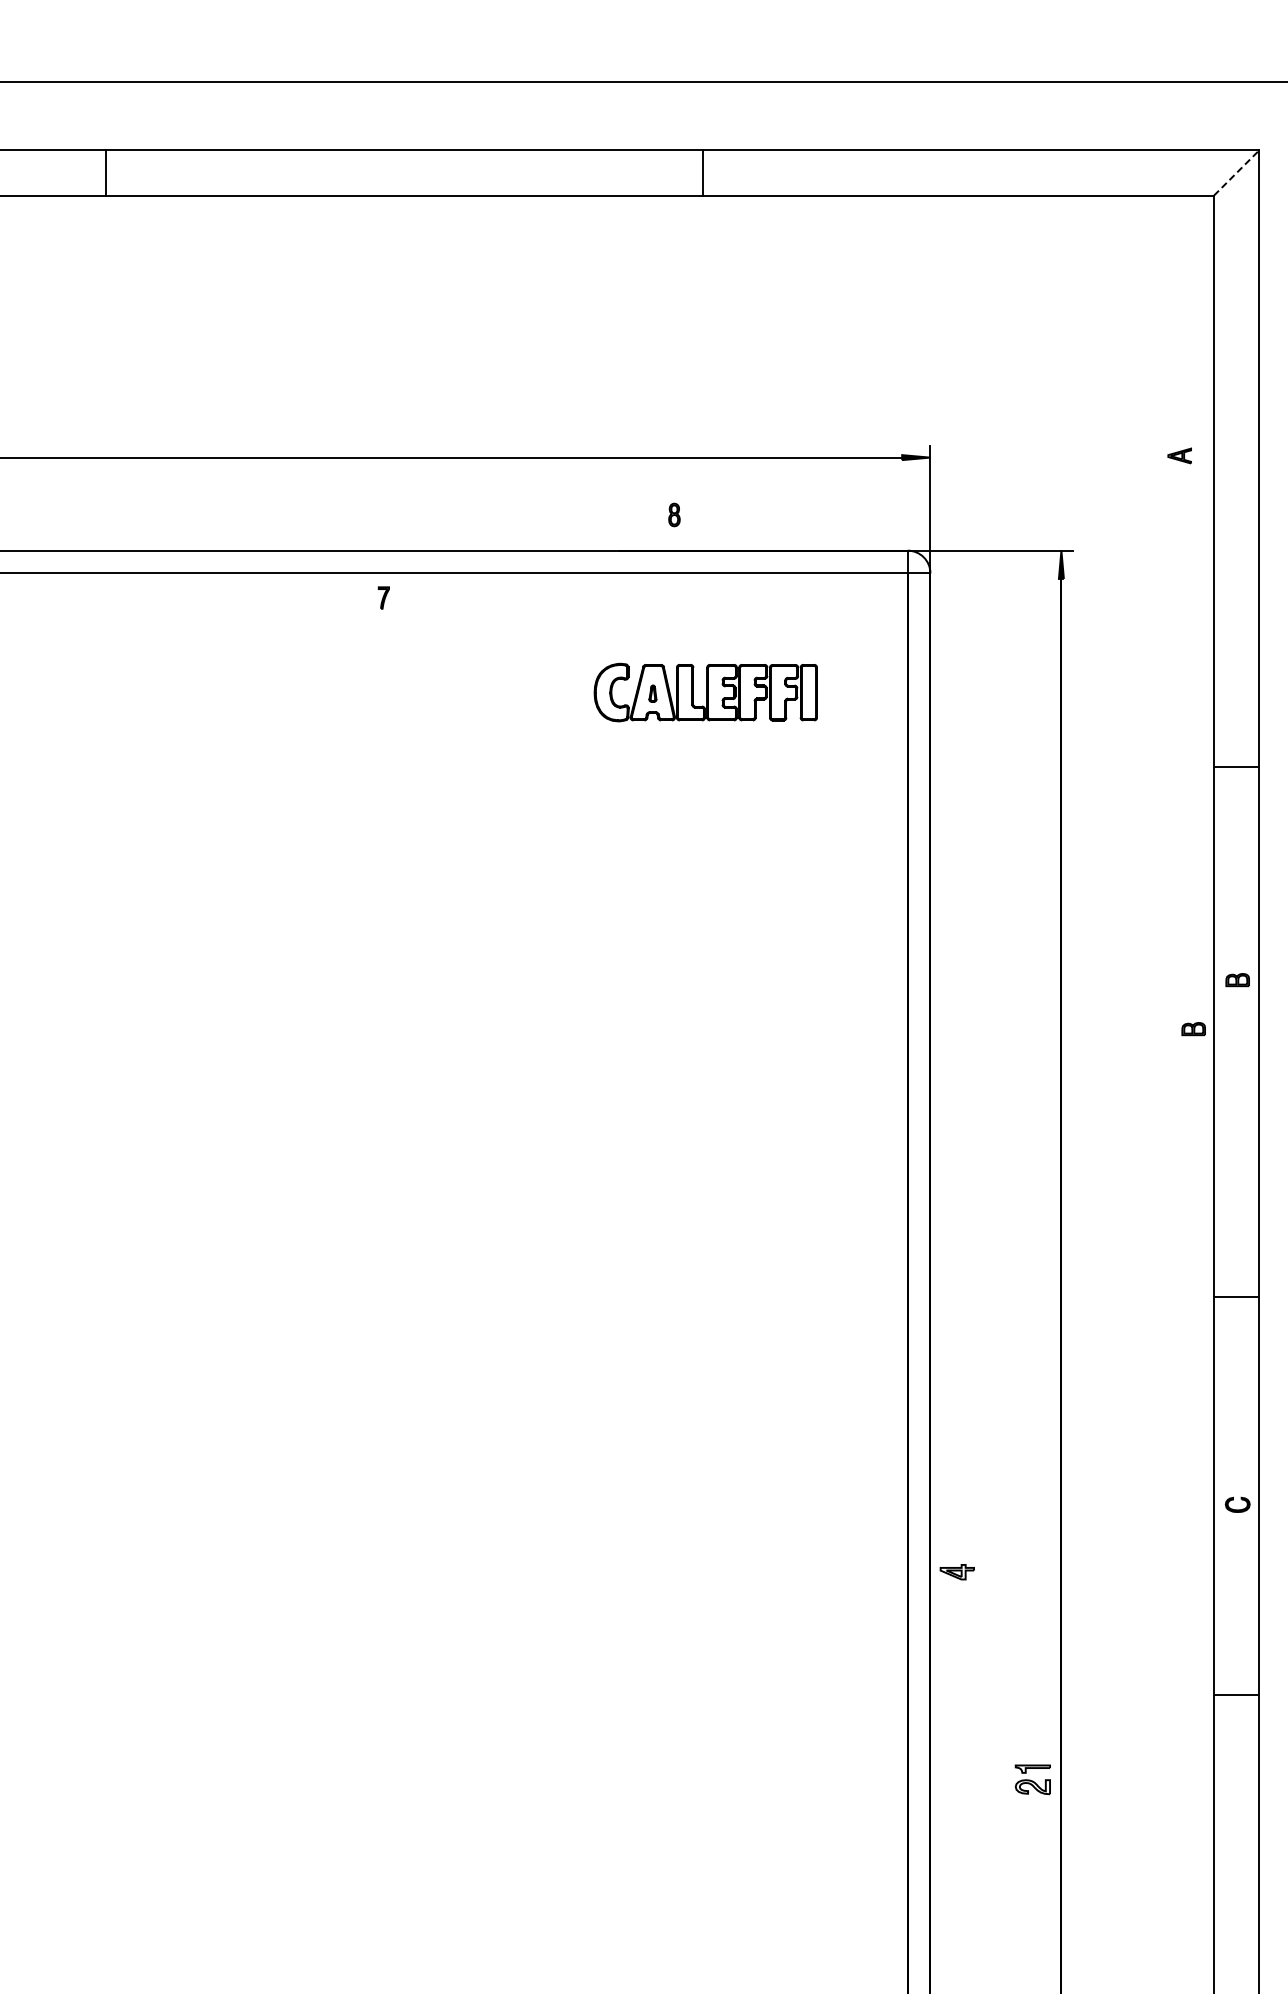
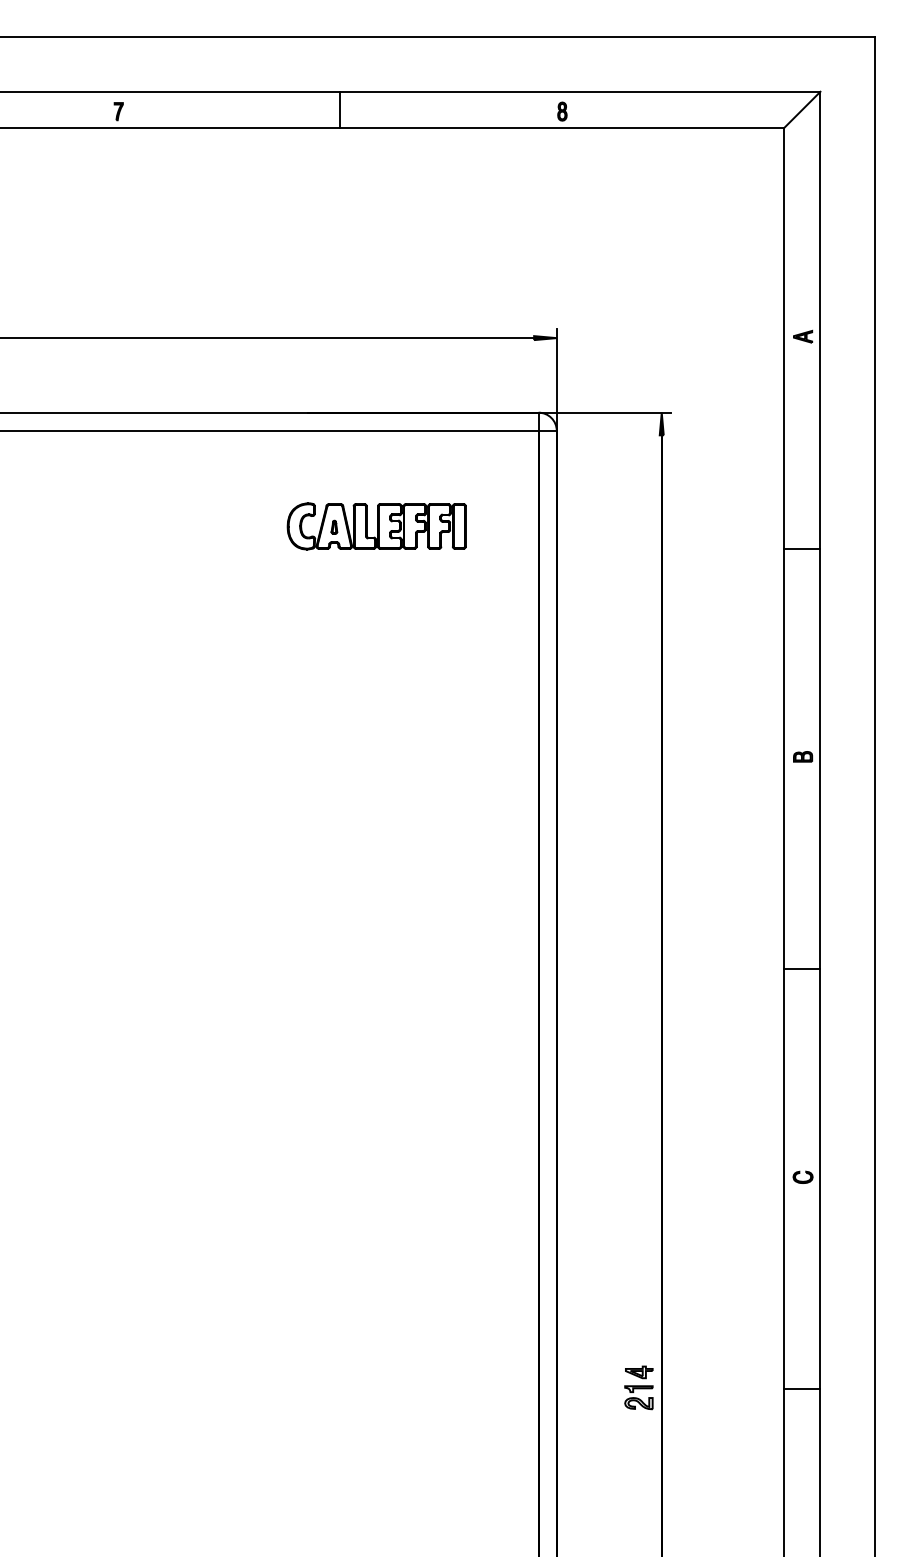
line: (703, 172) -> (340, 109), moved
line: (1237, 172) -> (802, 109), dashed -> solid
part: (1179, 455) -> (802, 336), moved
part: (674, 514) -> (562, 111), moved
part: (383, 597) -> (118, 111), moved
line: (1236, 767) -> (802, 548), moved
part: (1193, 1029) -> (767, 796), removed
line: (1236, 1296) -> (802, 968), moved
part: (956, 1572) -> (638, 1372), moved
line: (1236, 1695) -> (802, 1389), moved

